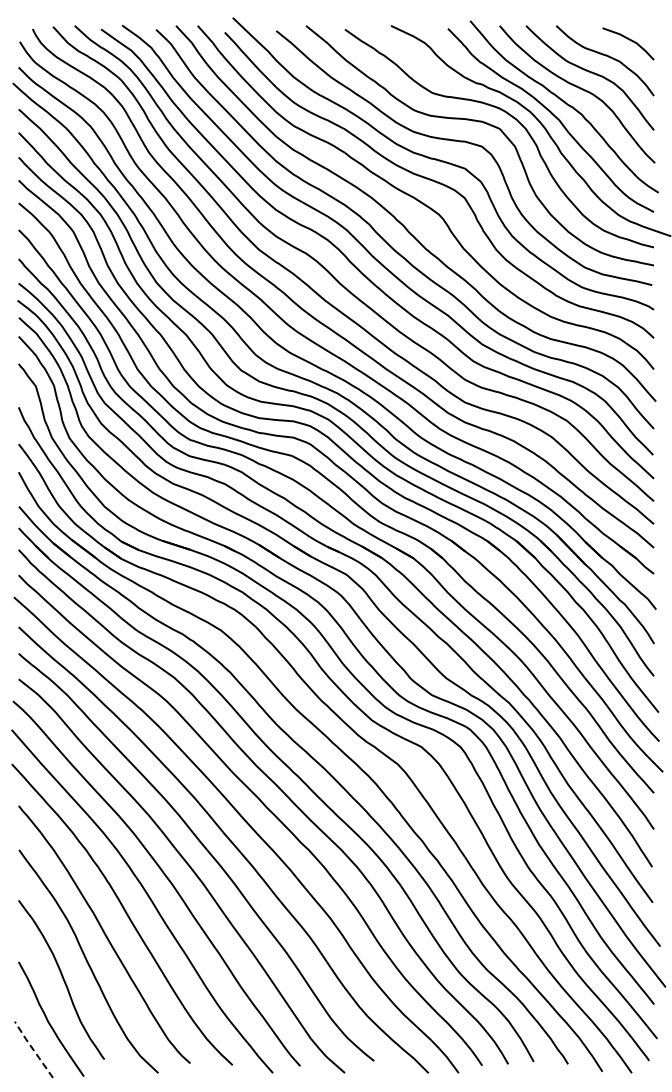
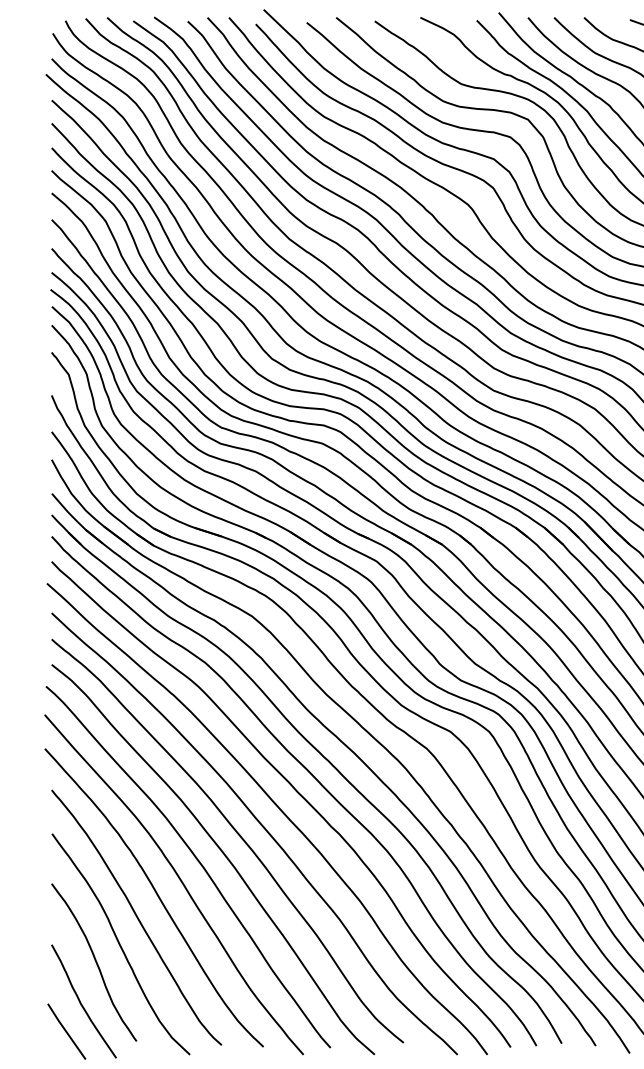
line: (33, 1049) -> (66, 1031), dashed -> solid

